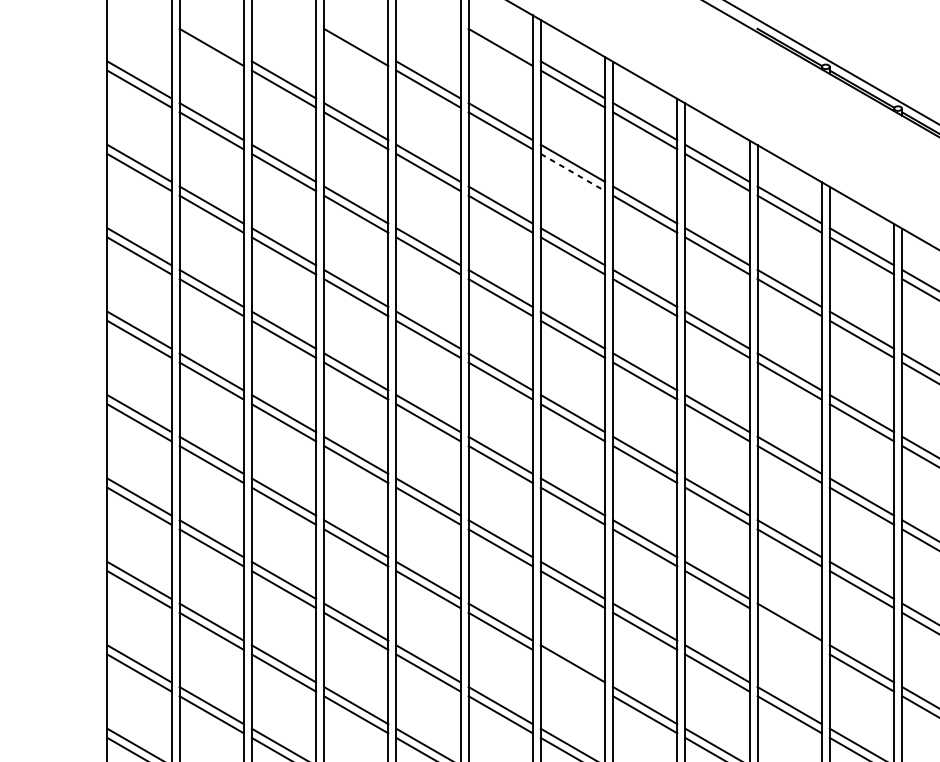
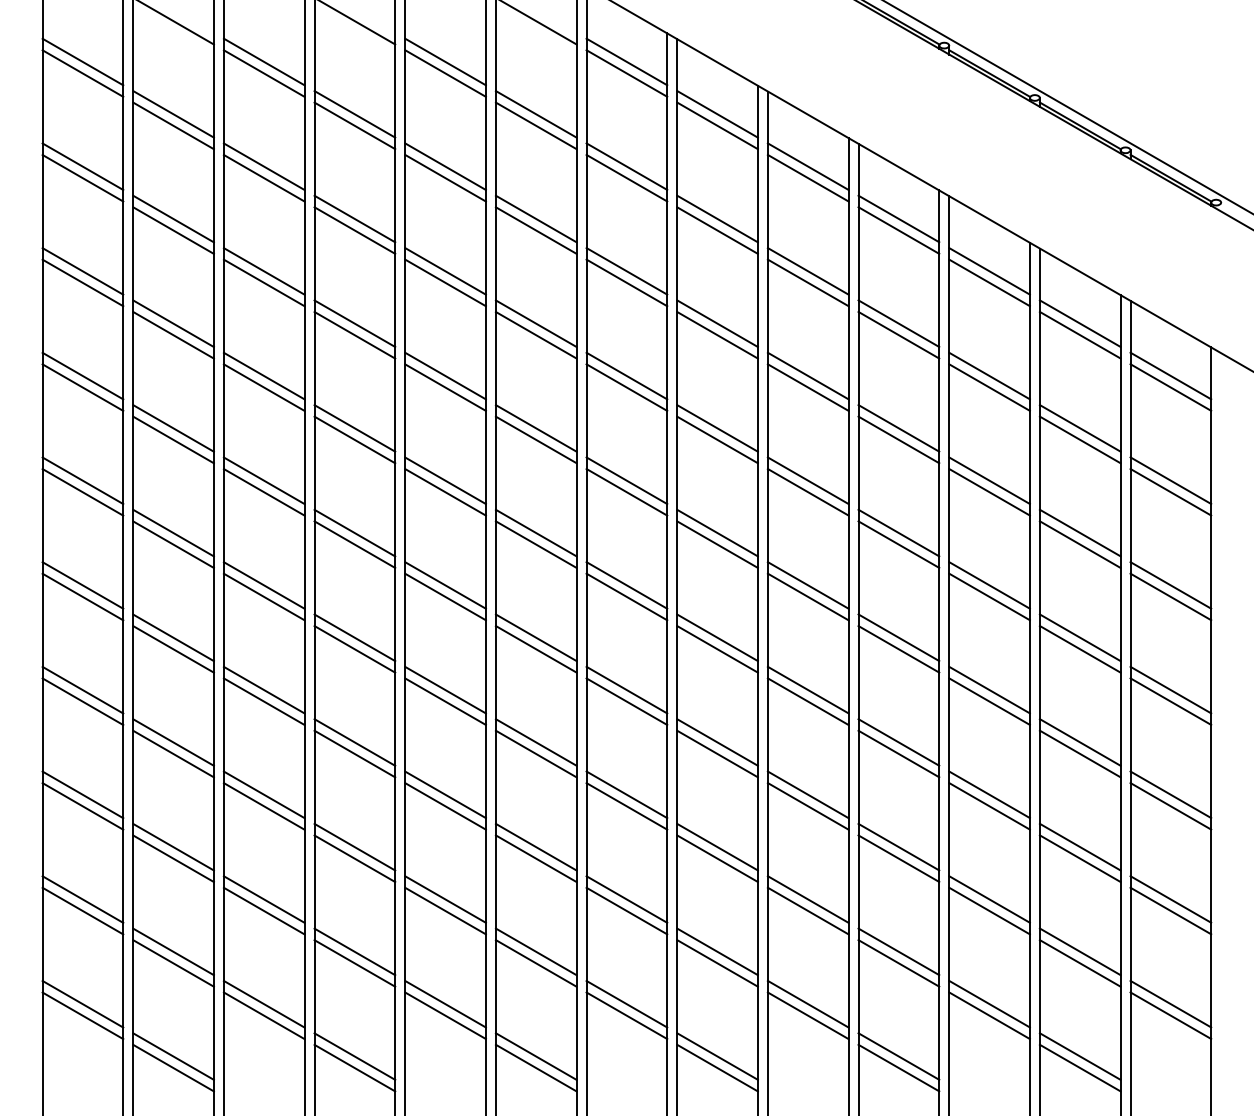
line: (572, 172) -> (626, 178), dashed -> solid
line: (789, 630) -> (898, 753), added
line: (572, 673) -> (626, 806), added

